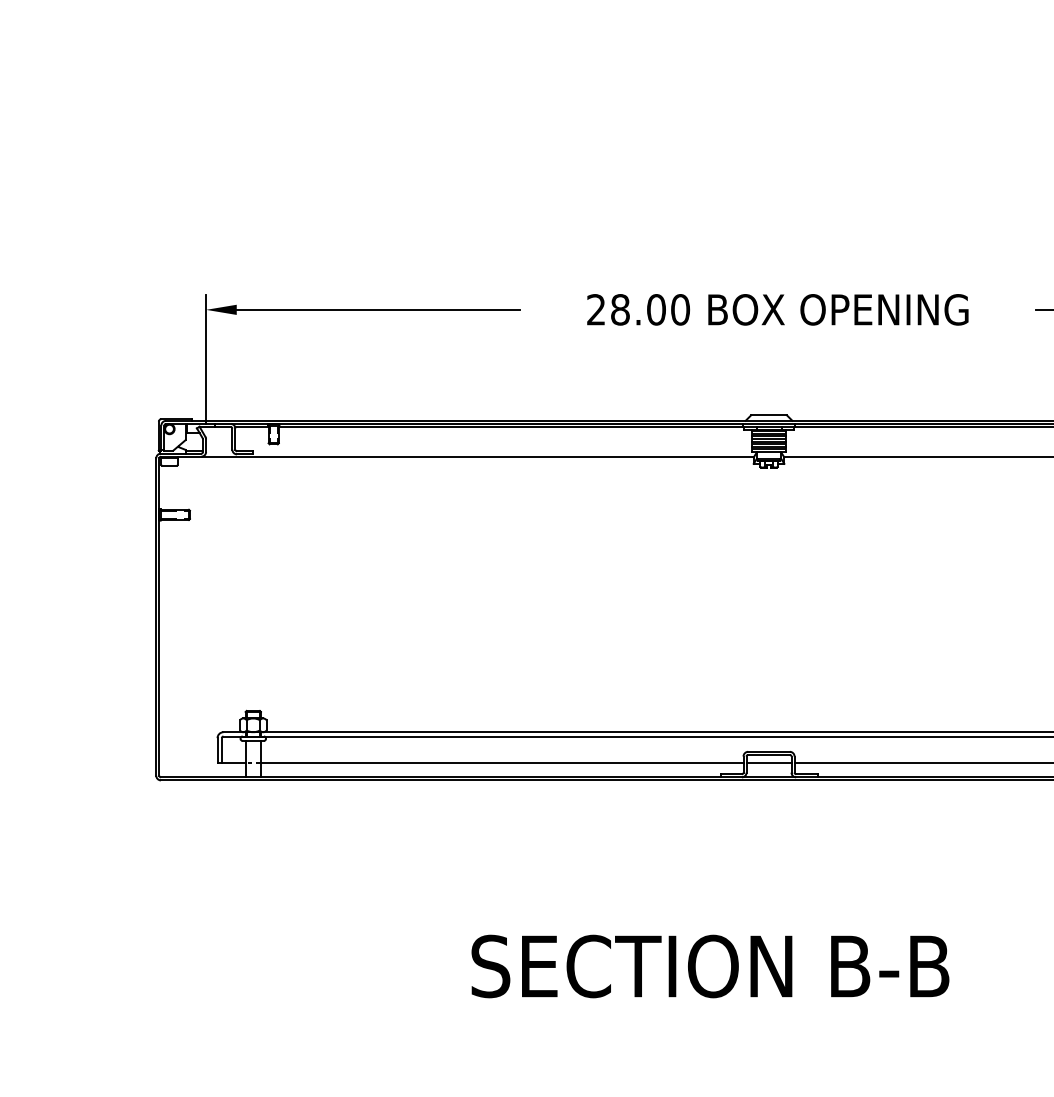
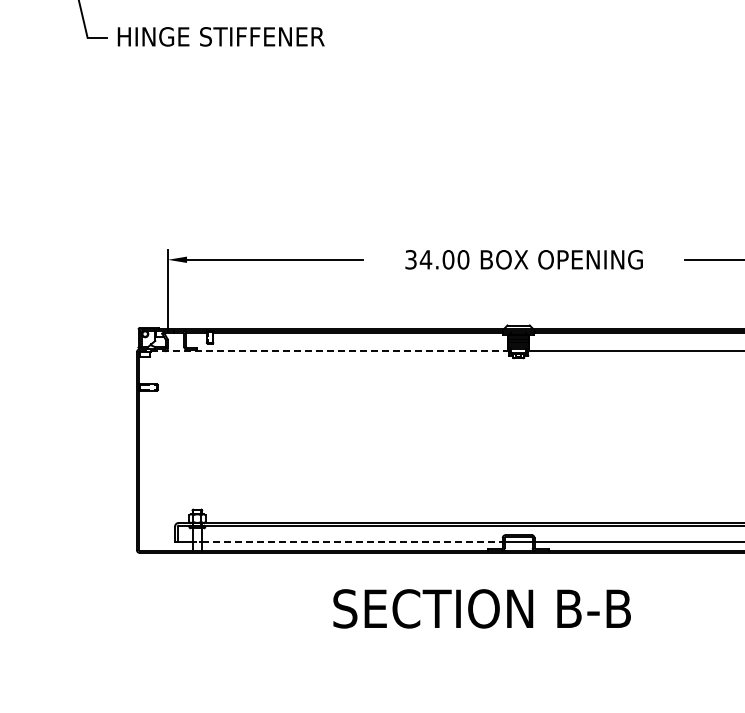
text: (608, 309) -> (418, 259), 28.00 -> 34.00
line: (457, 457) -> (324, 351), solid -> dashed
line: (502, 763) -> (352, 542), solid -> dashed
text: (709, 965) -> (481, 608), moved

